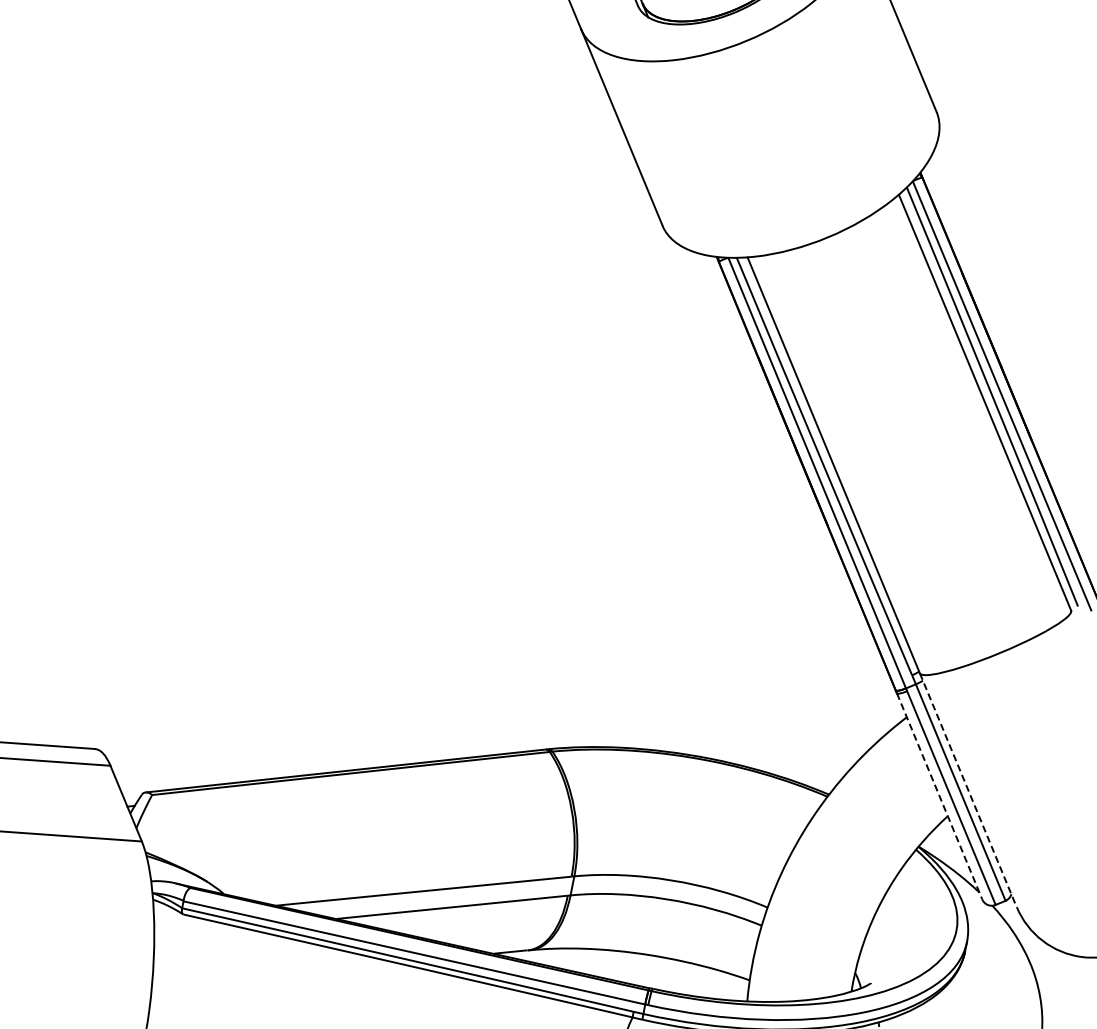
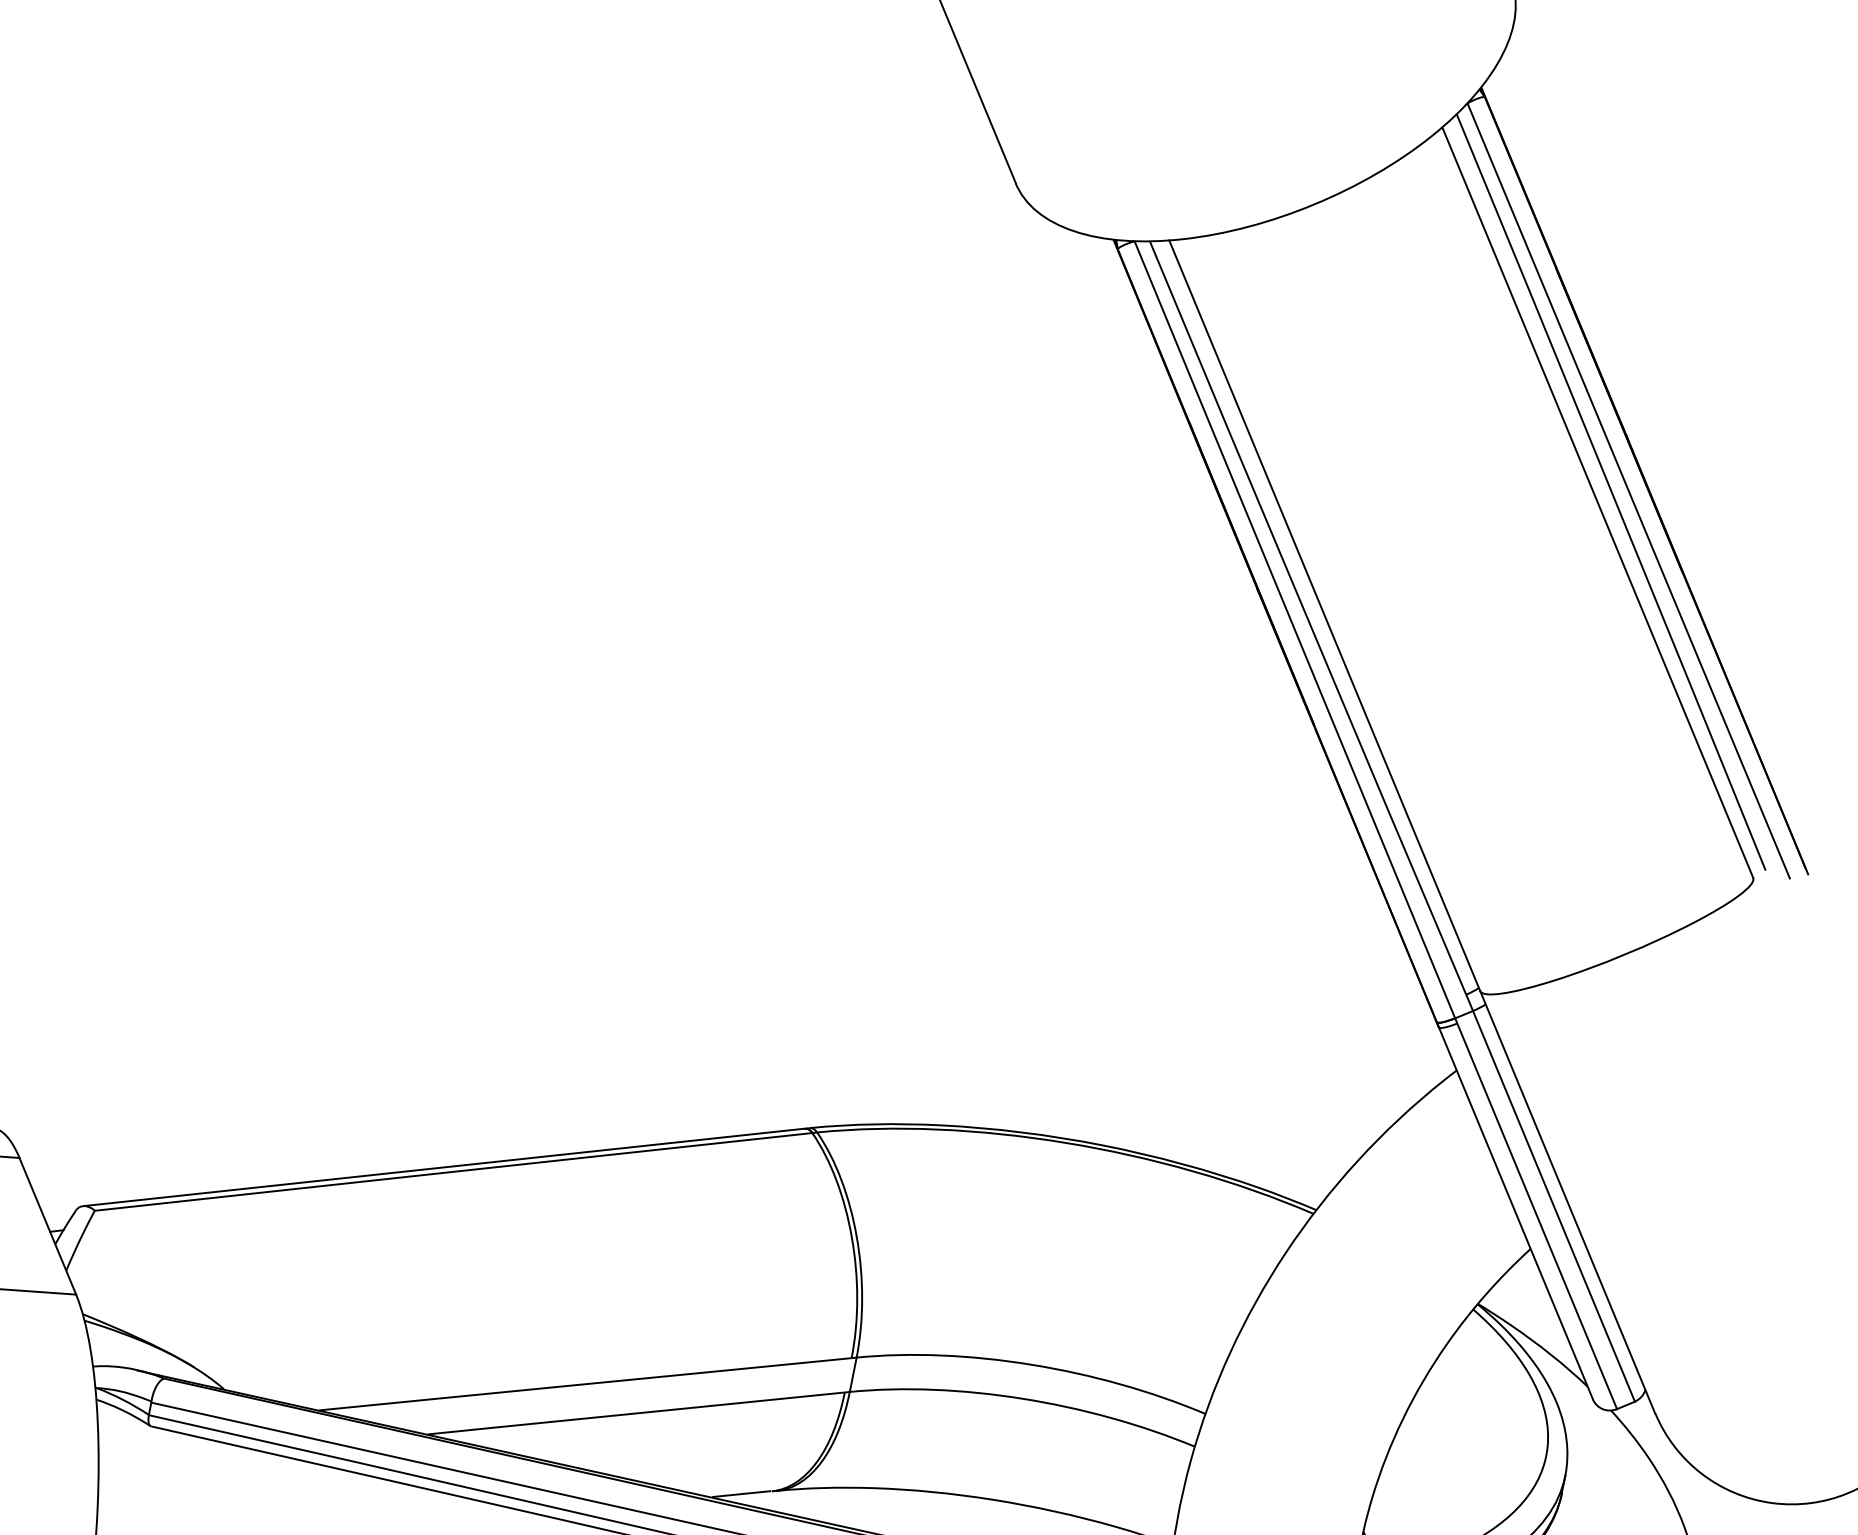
line: (968, 790) -> (1567, 1202), dashed -> solid
line: (939, 796) -> (1515, 1213), dashed -> solid

